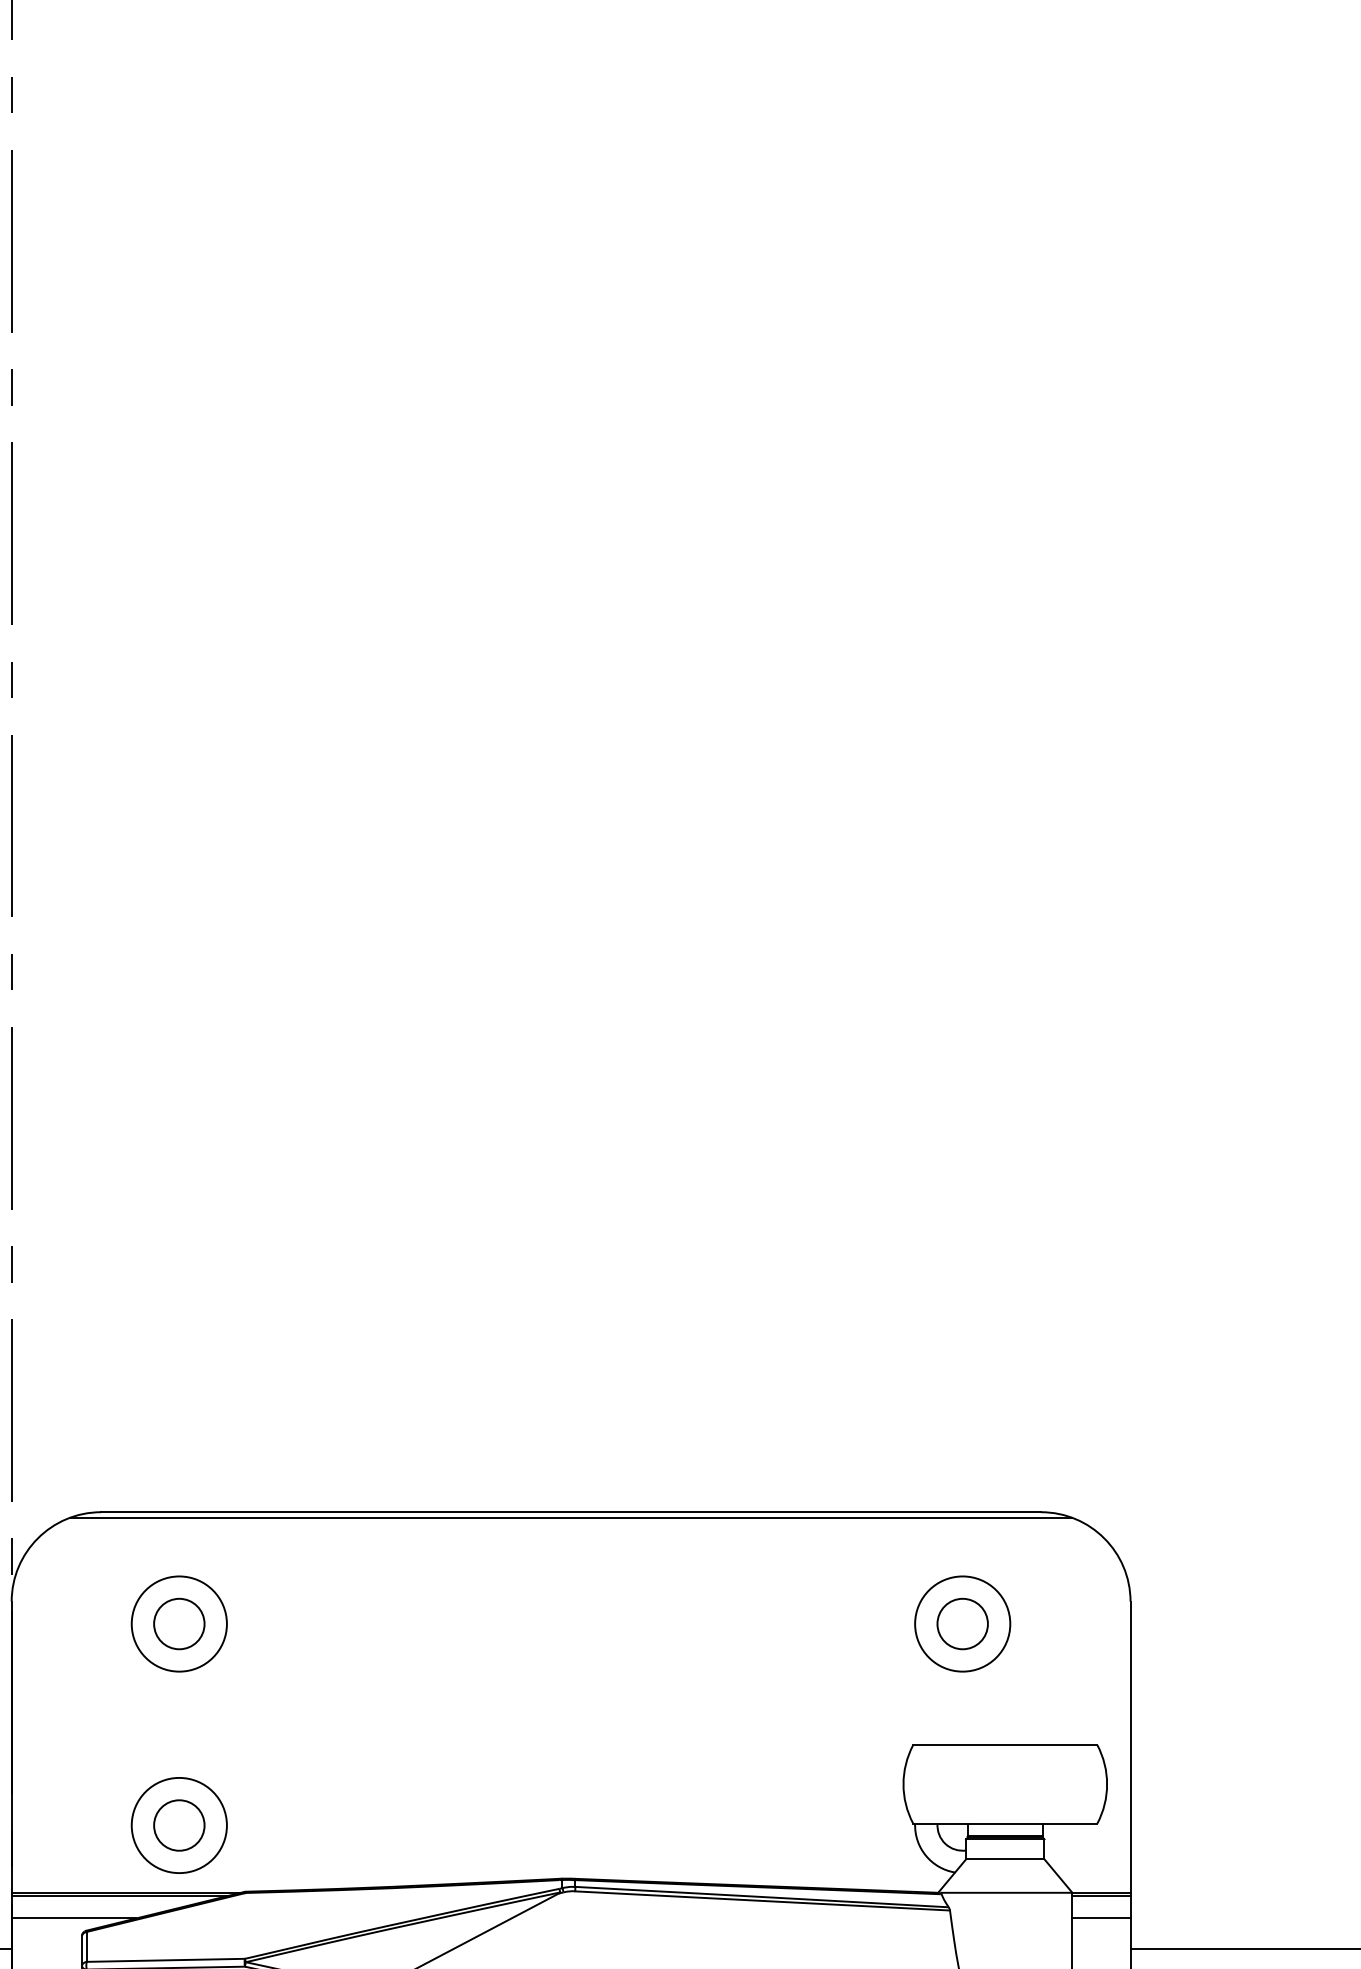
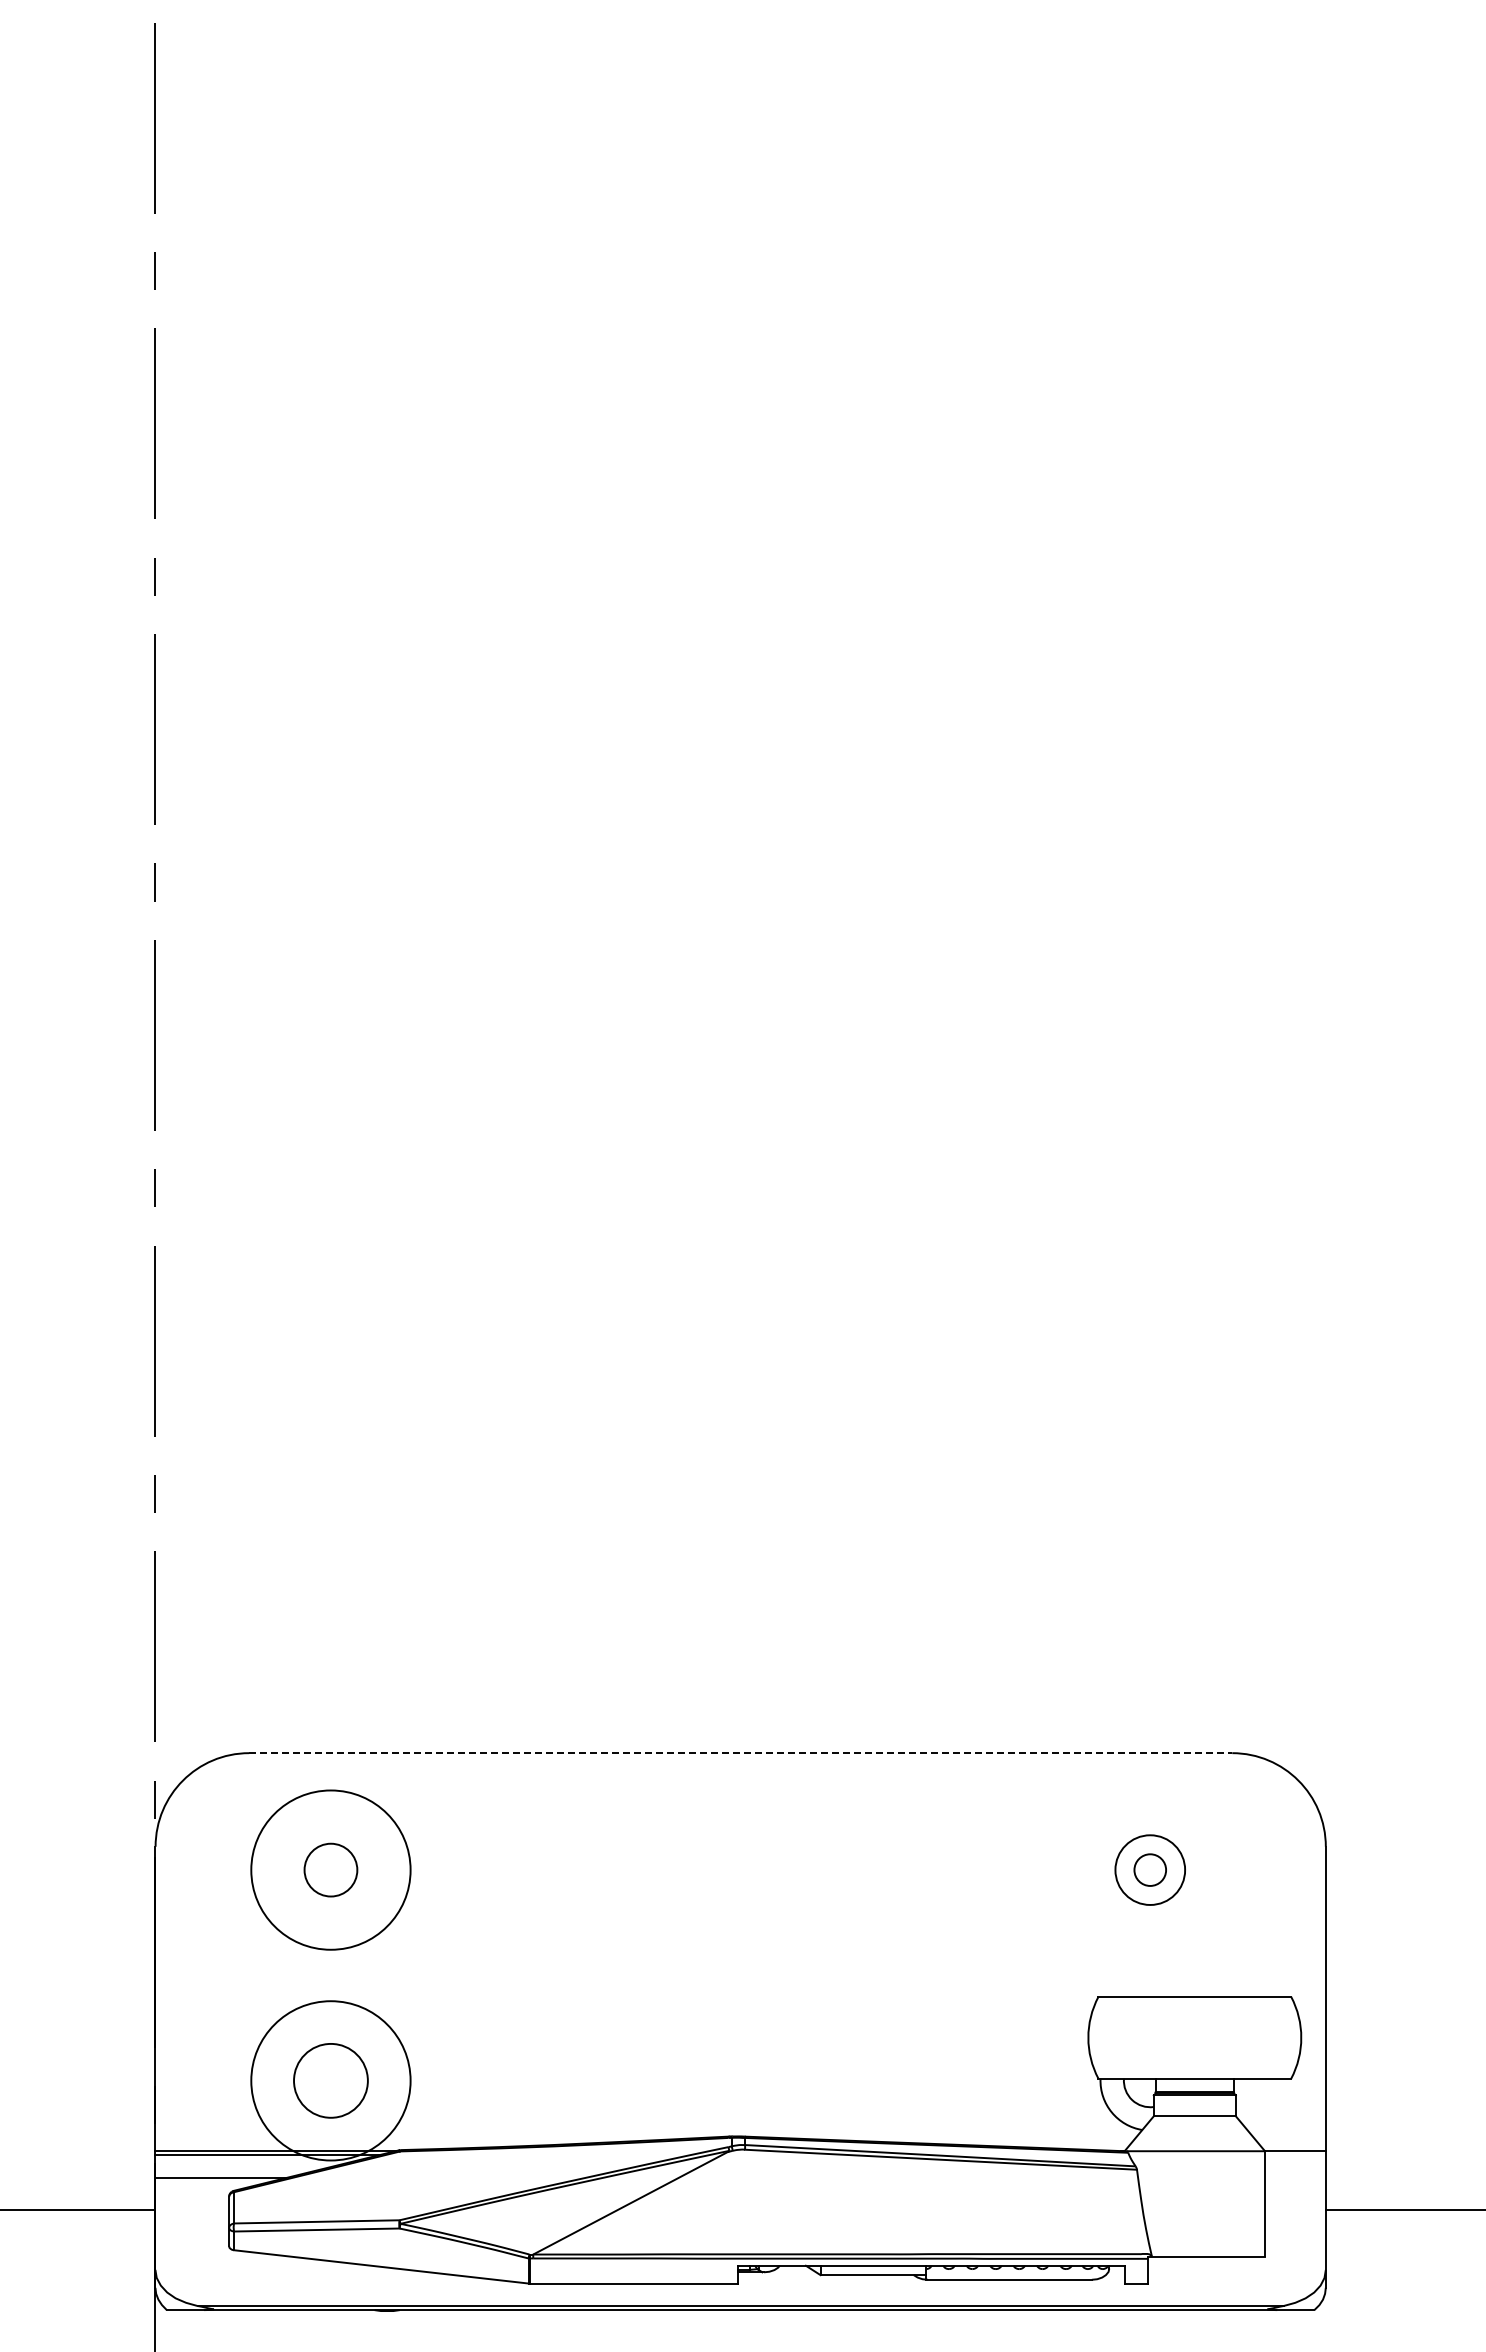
line: (570, 1512) -> (740, 1753), solid -> dashed
line: (570, 1517) -> (740, 1758), removed
circle: (178, 1623) -> (330, 1869), size x1.6
circle: (961, 1623) -> (1149, 1869), size x0.6
circle: (962, 1623) -> (1150, 1869), size x0.7
circle: (178, 1825) -> (330, 2080), size x1.4
circle: (178, 1825) -> (330, 2080), size x1.6
line: (1101, 1895) -> (1295, 2154), removed
line: (1101, 1917) -> (1295, 2177), removed

